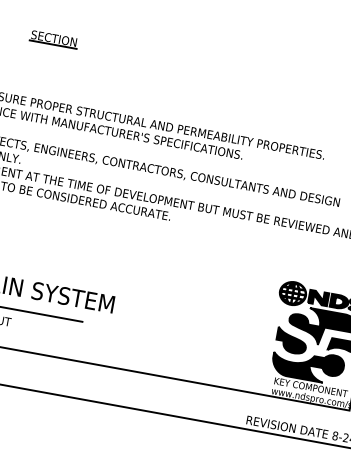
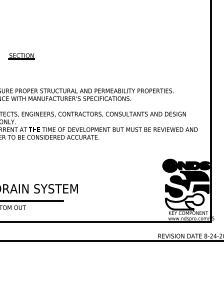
fill: (307, 364) -> (184, 201), removed

